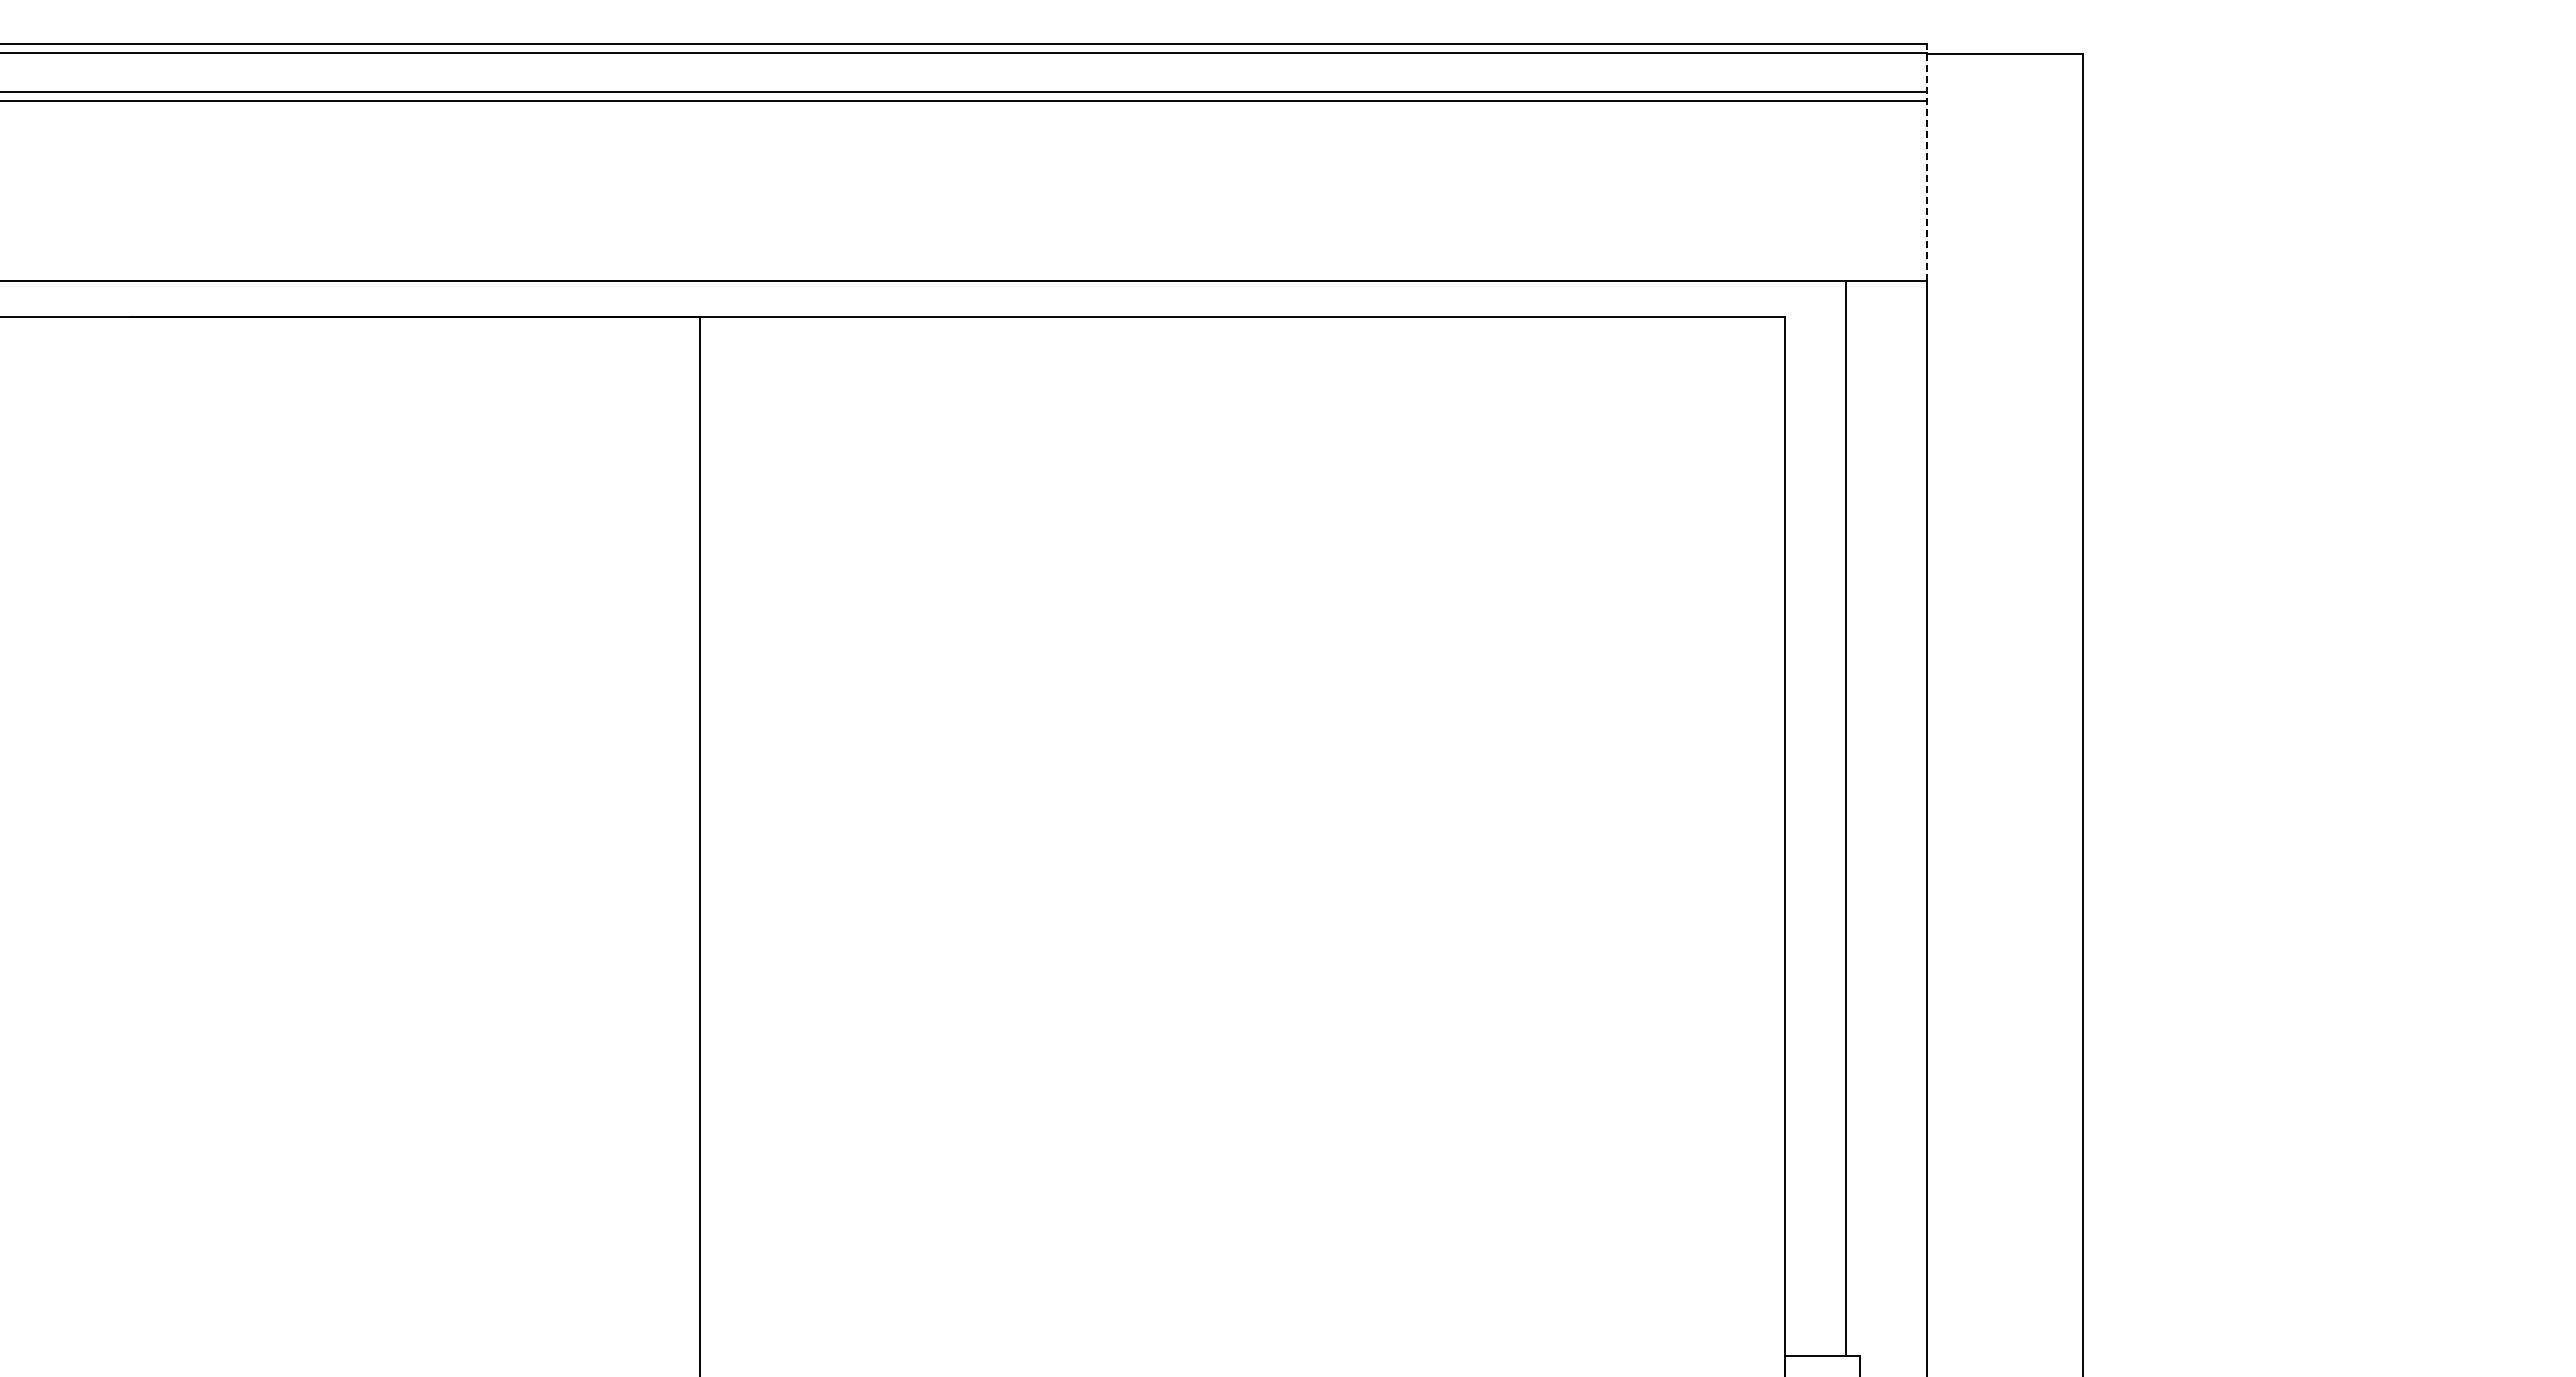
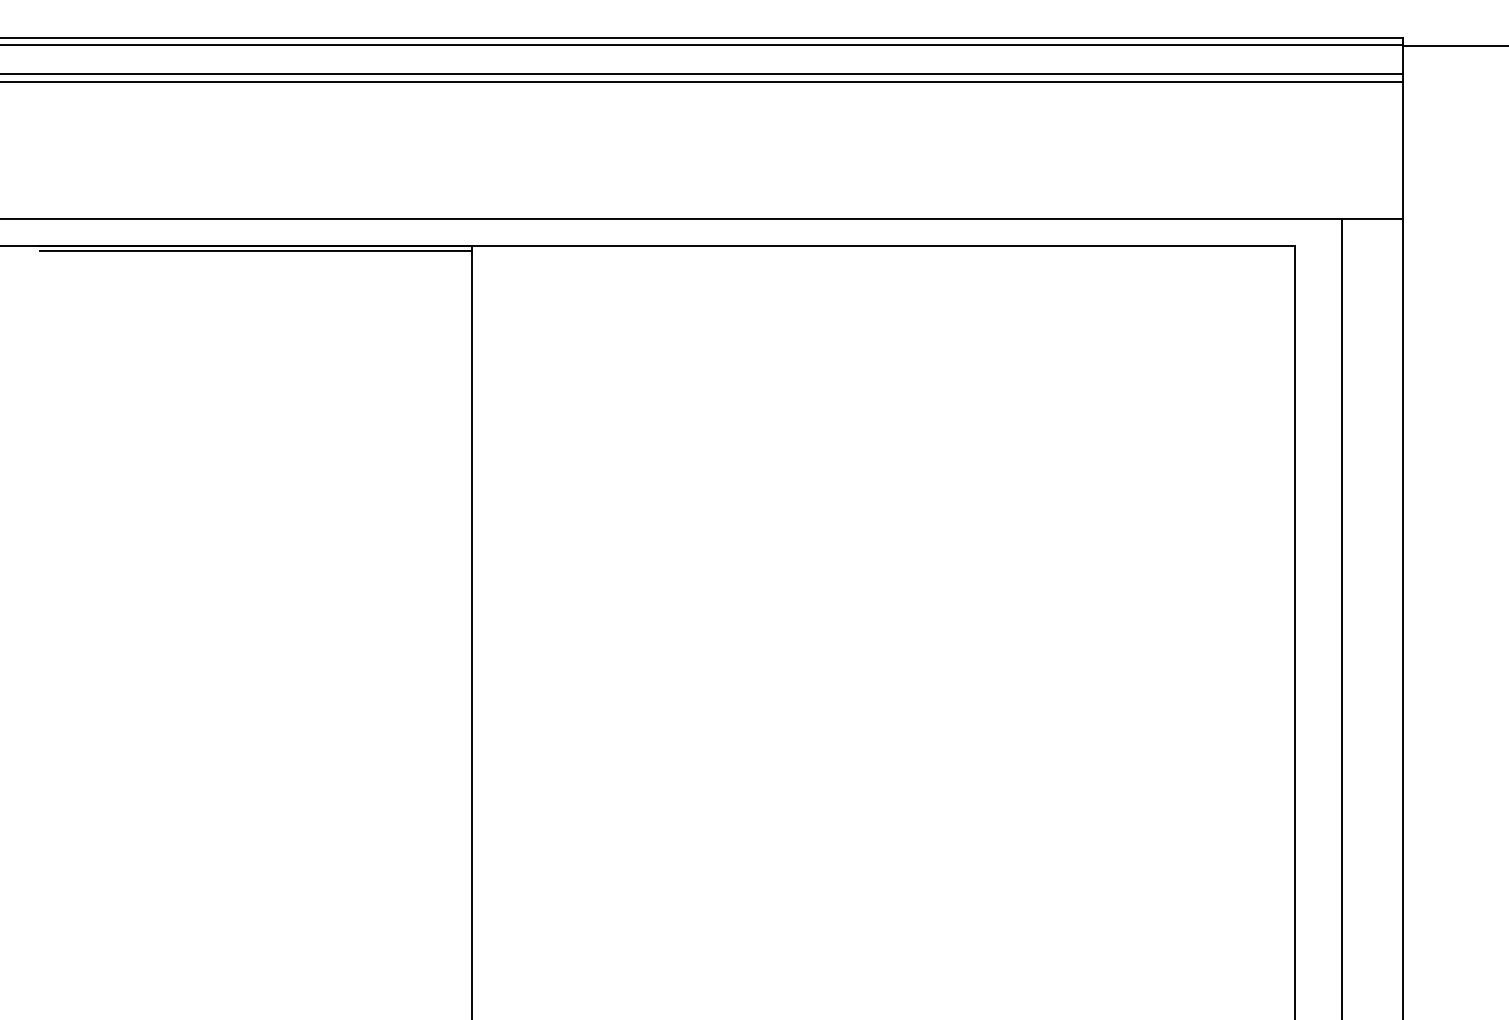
line: (1926, 162) -> (1402, 128), dashed -> solid
line: (415, 324) -> (255, 251), added

